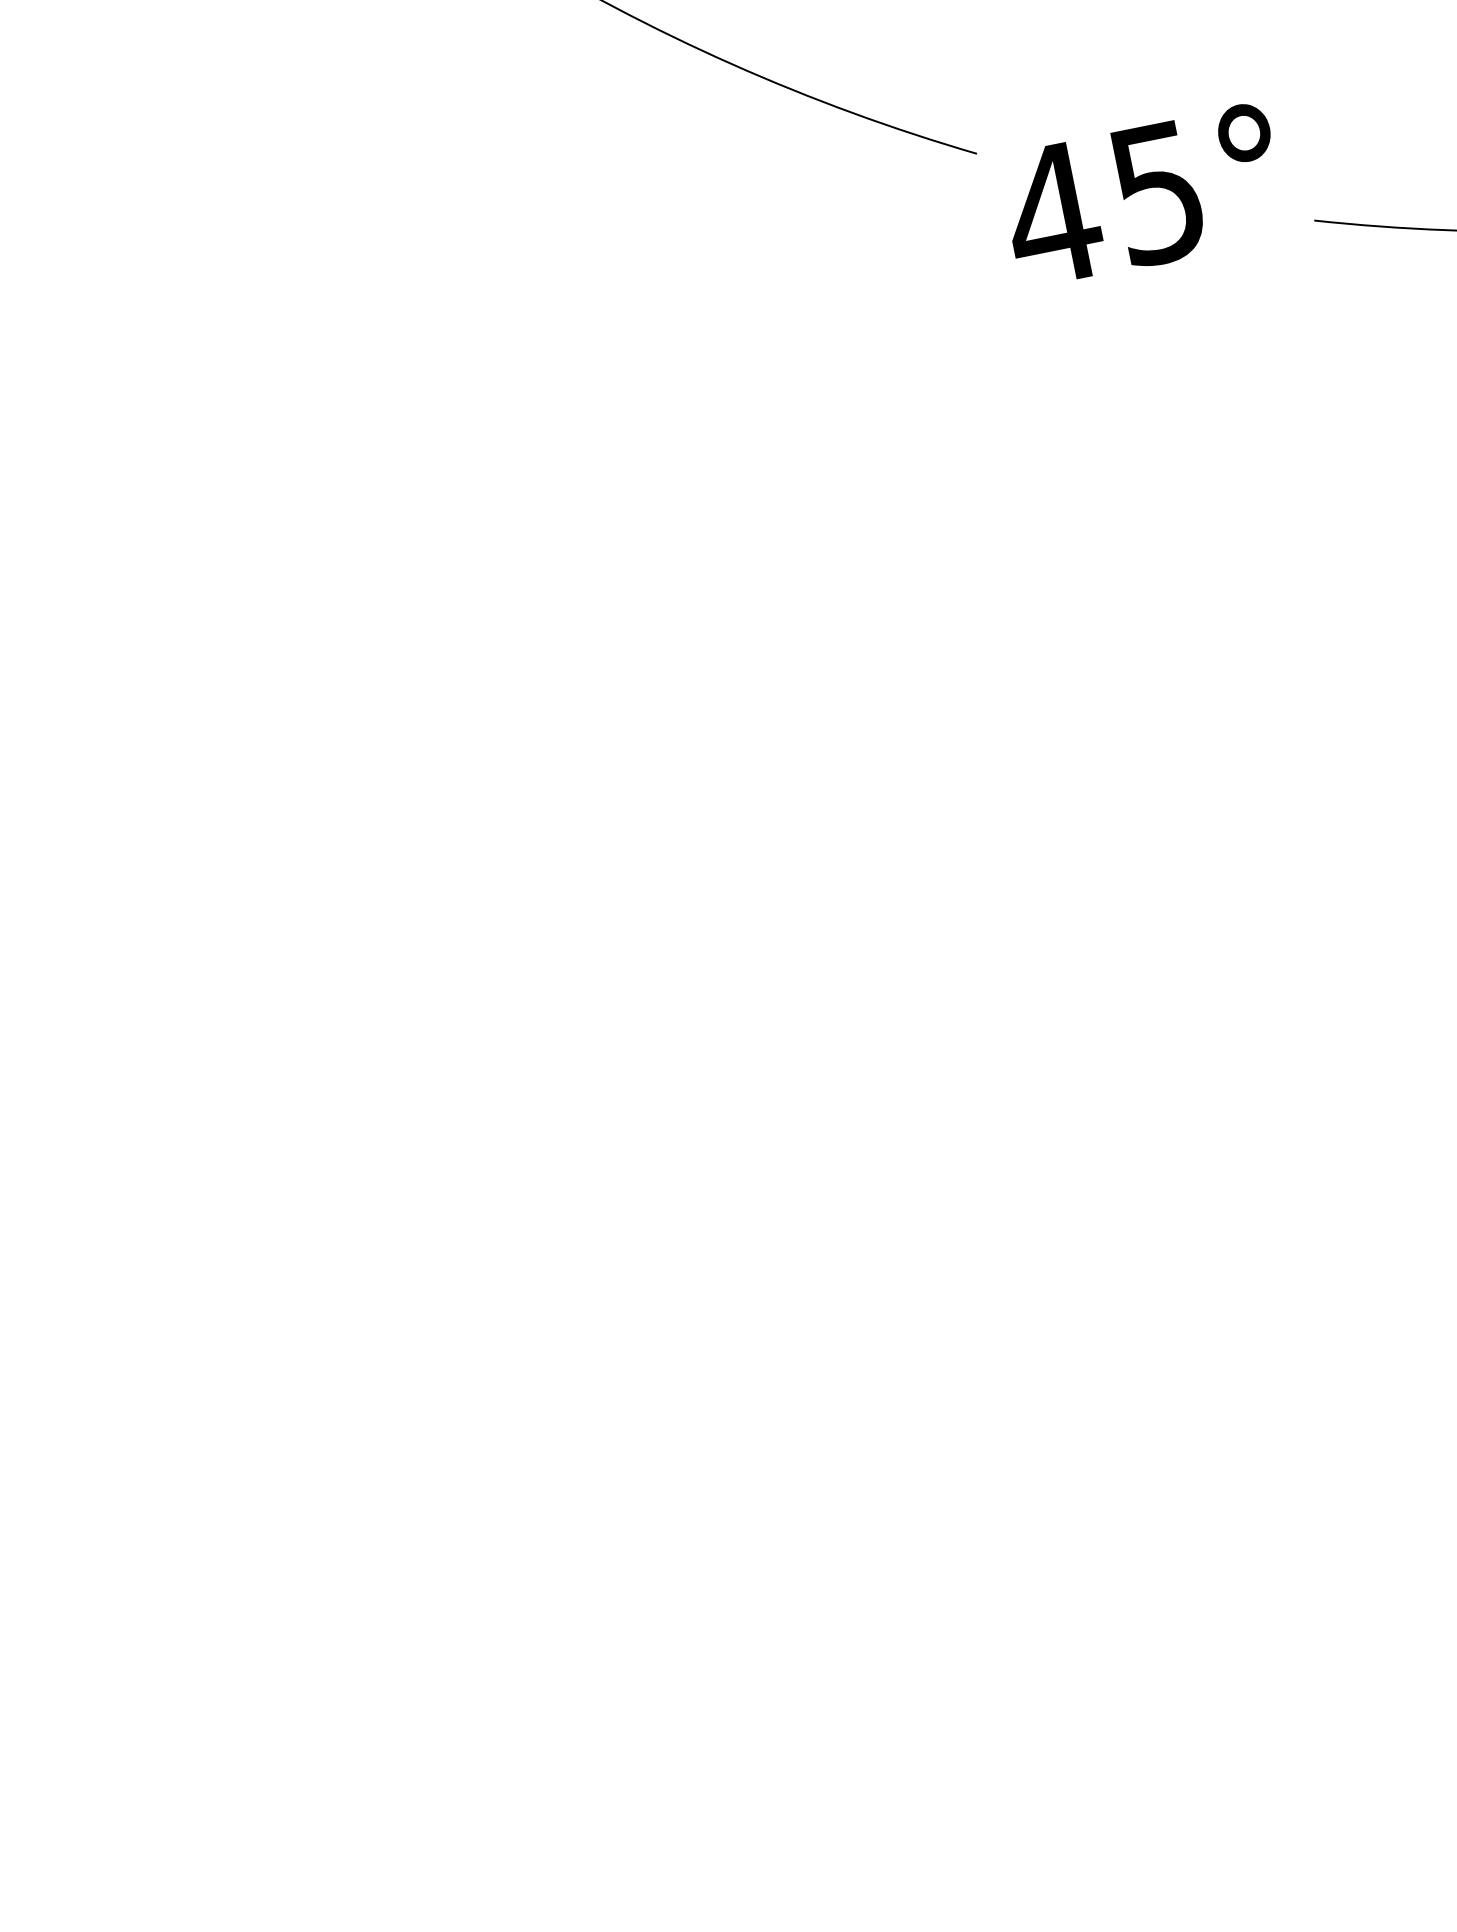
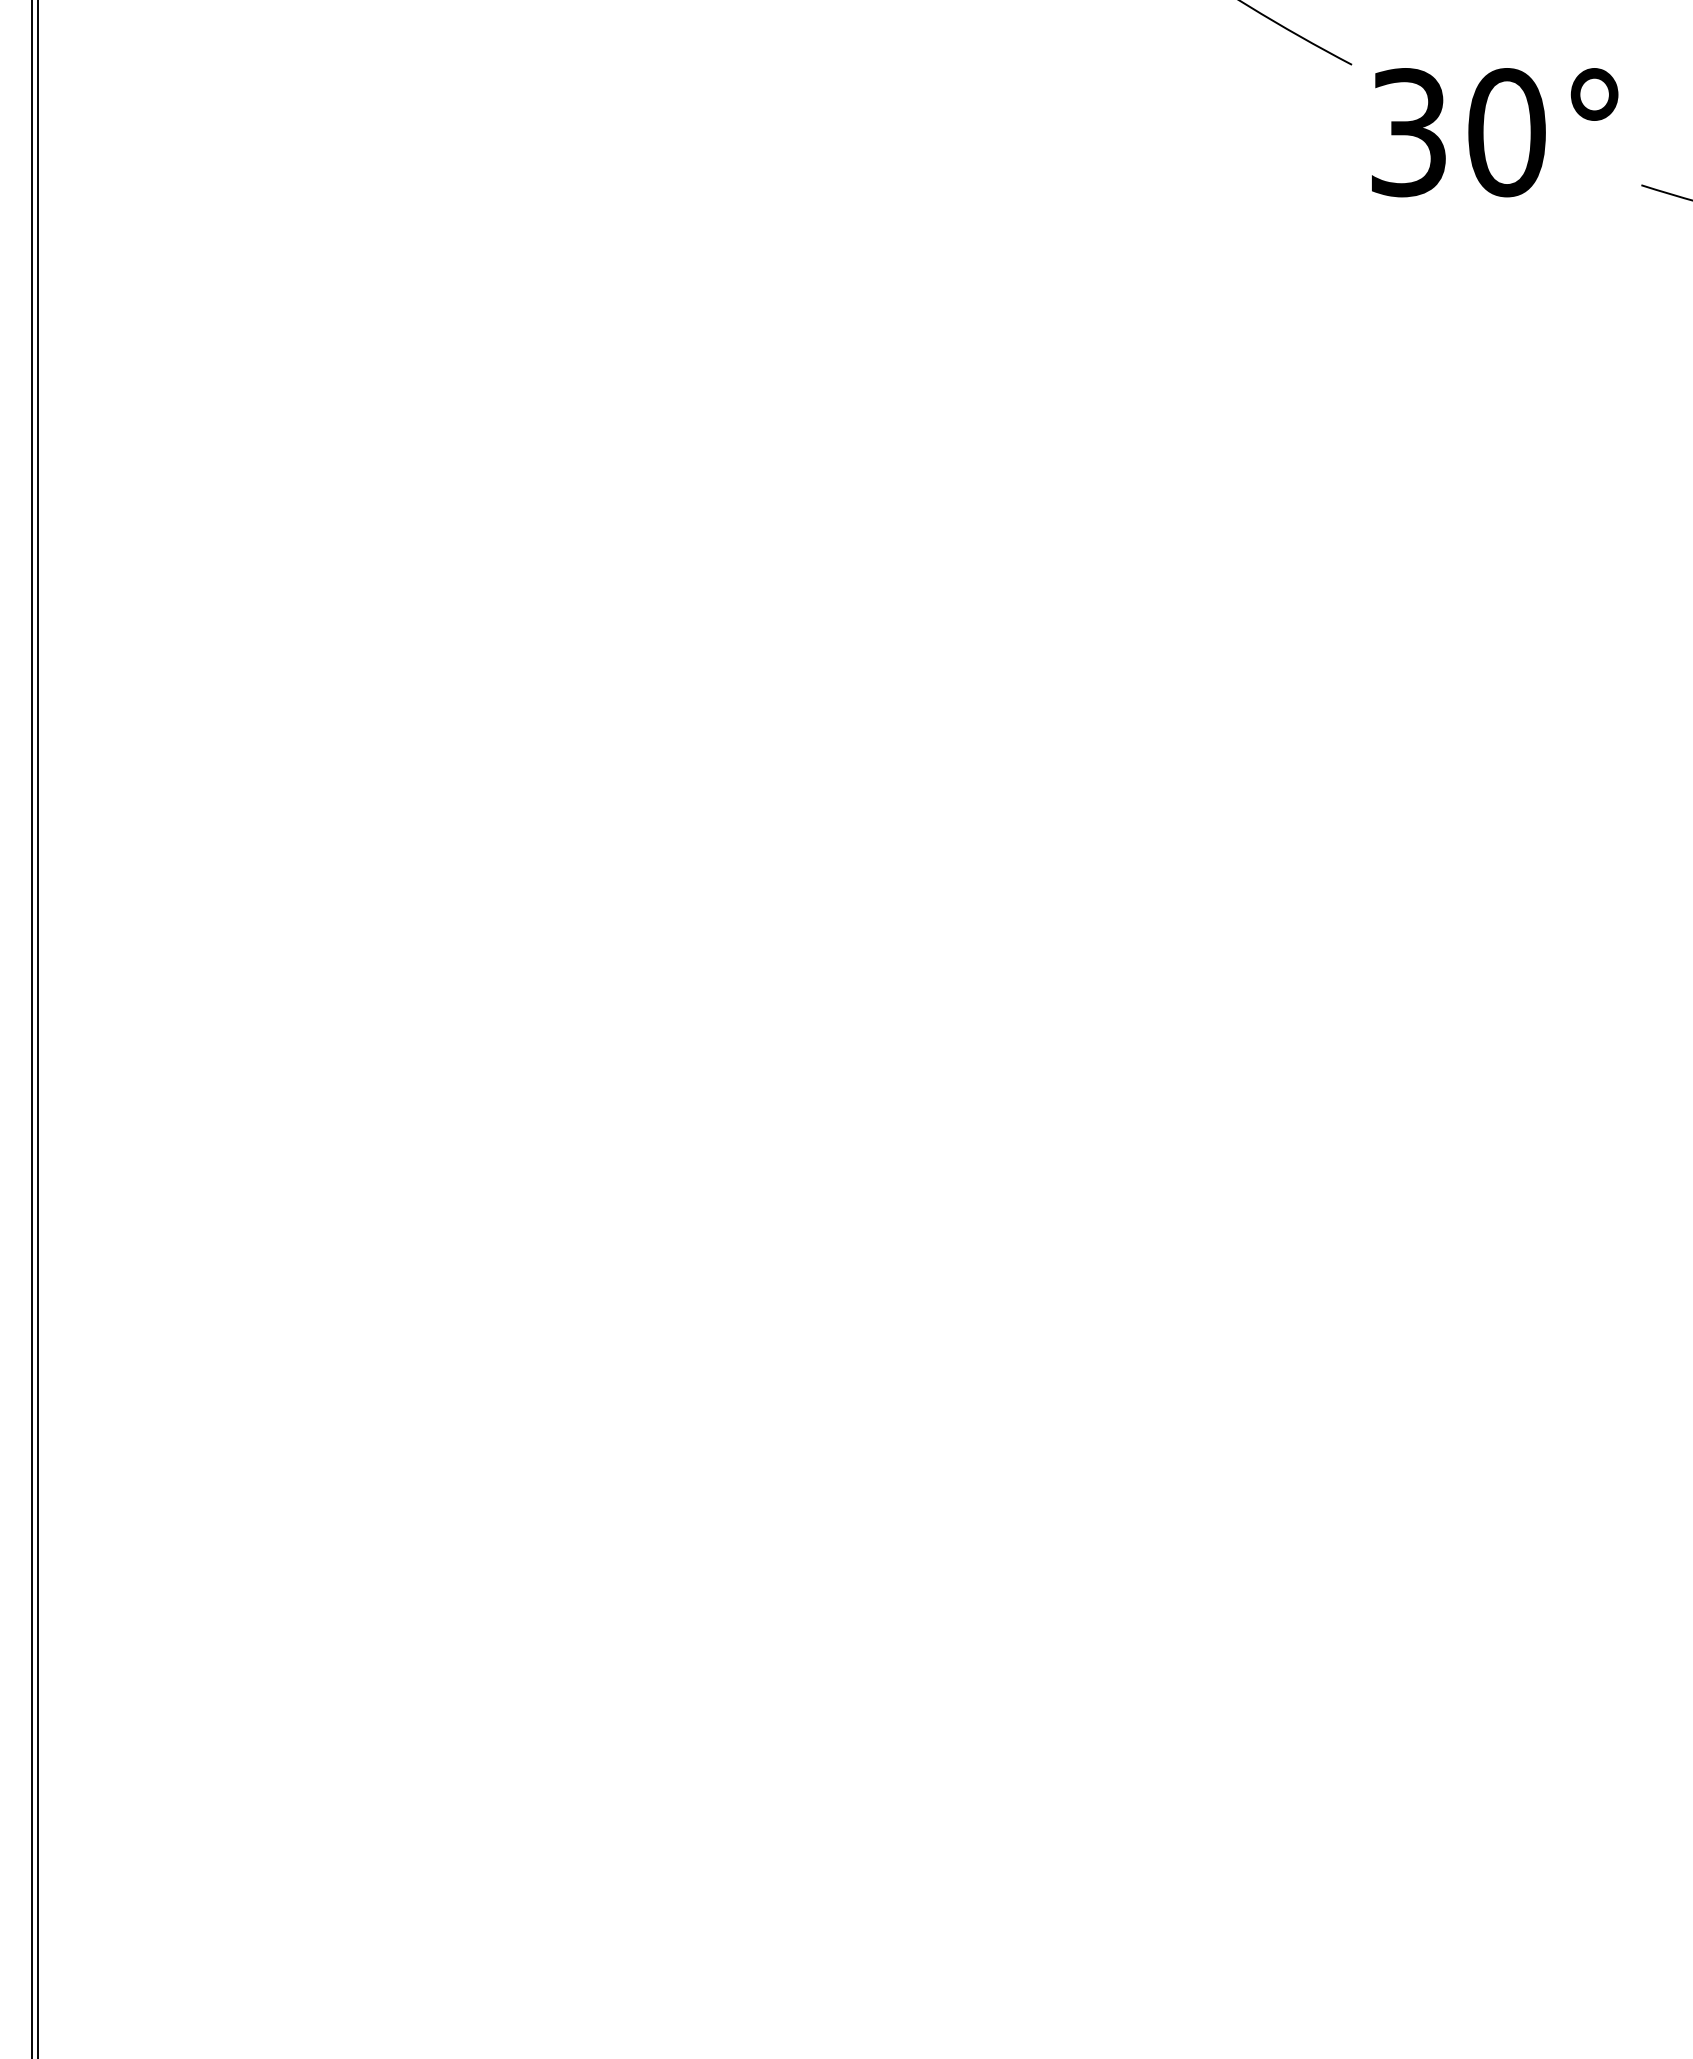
text: (1104, 203) -> (1456, 132), 45° -> 30°

